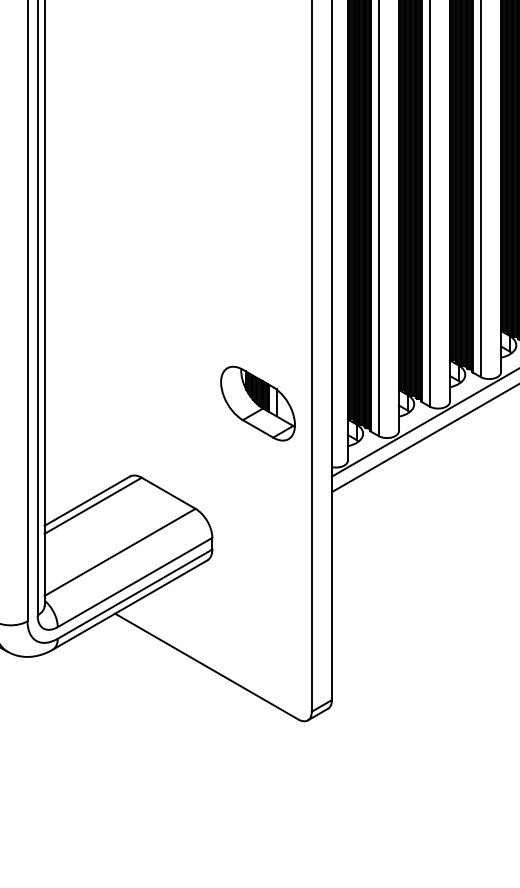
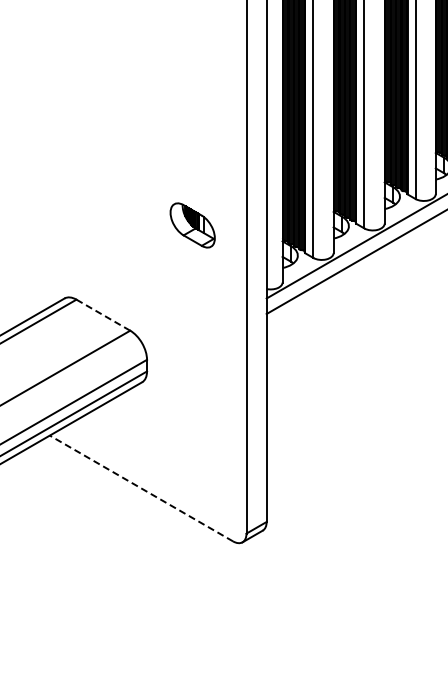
part: (257, 403) -> (192, 225), size x0.6
line: (169, 493) -> (104, 315), solid -> dashed
line: (206, 666) -> (141, 488), solid -> dashed

